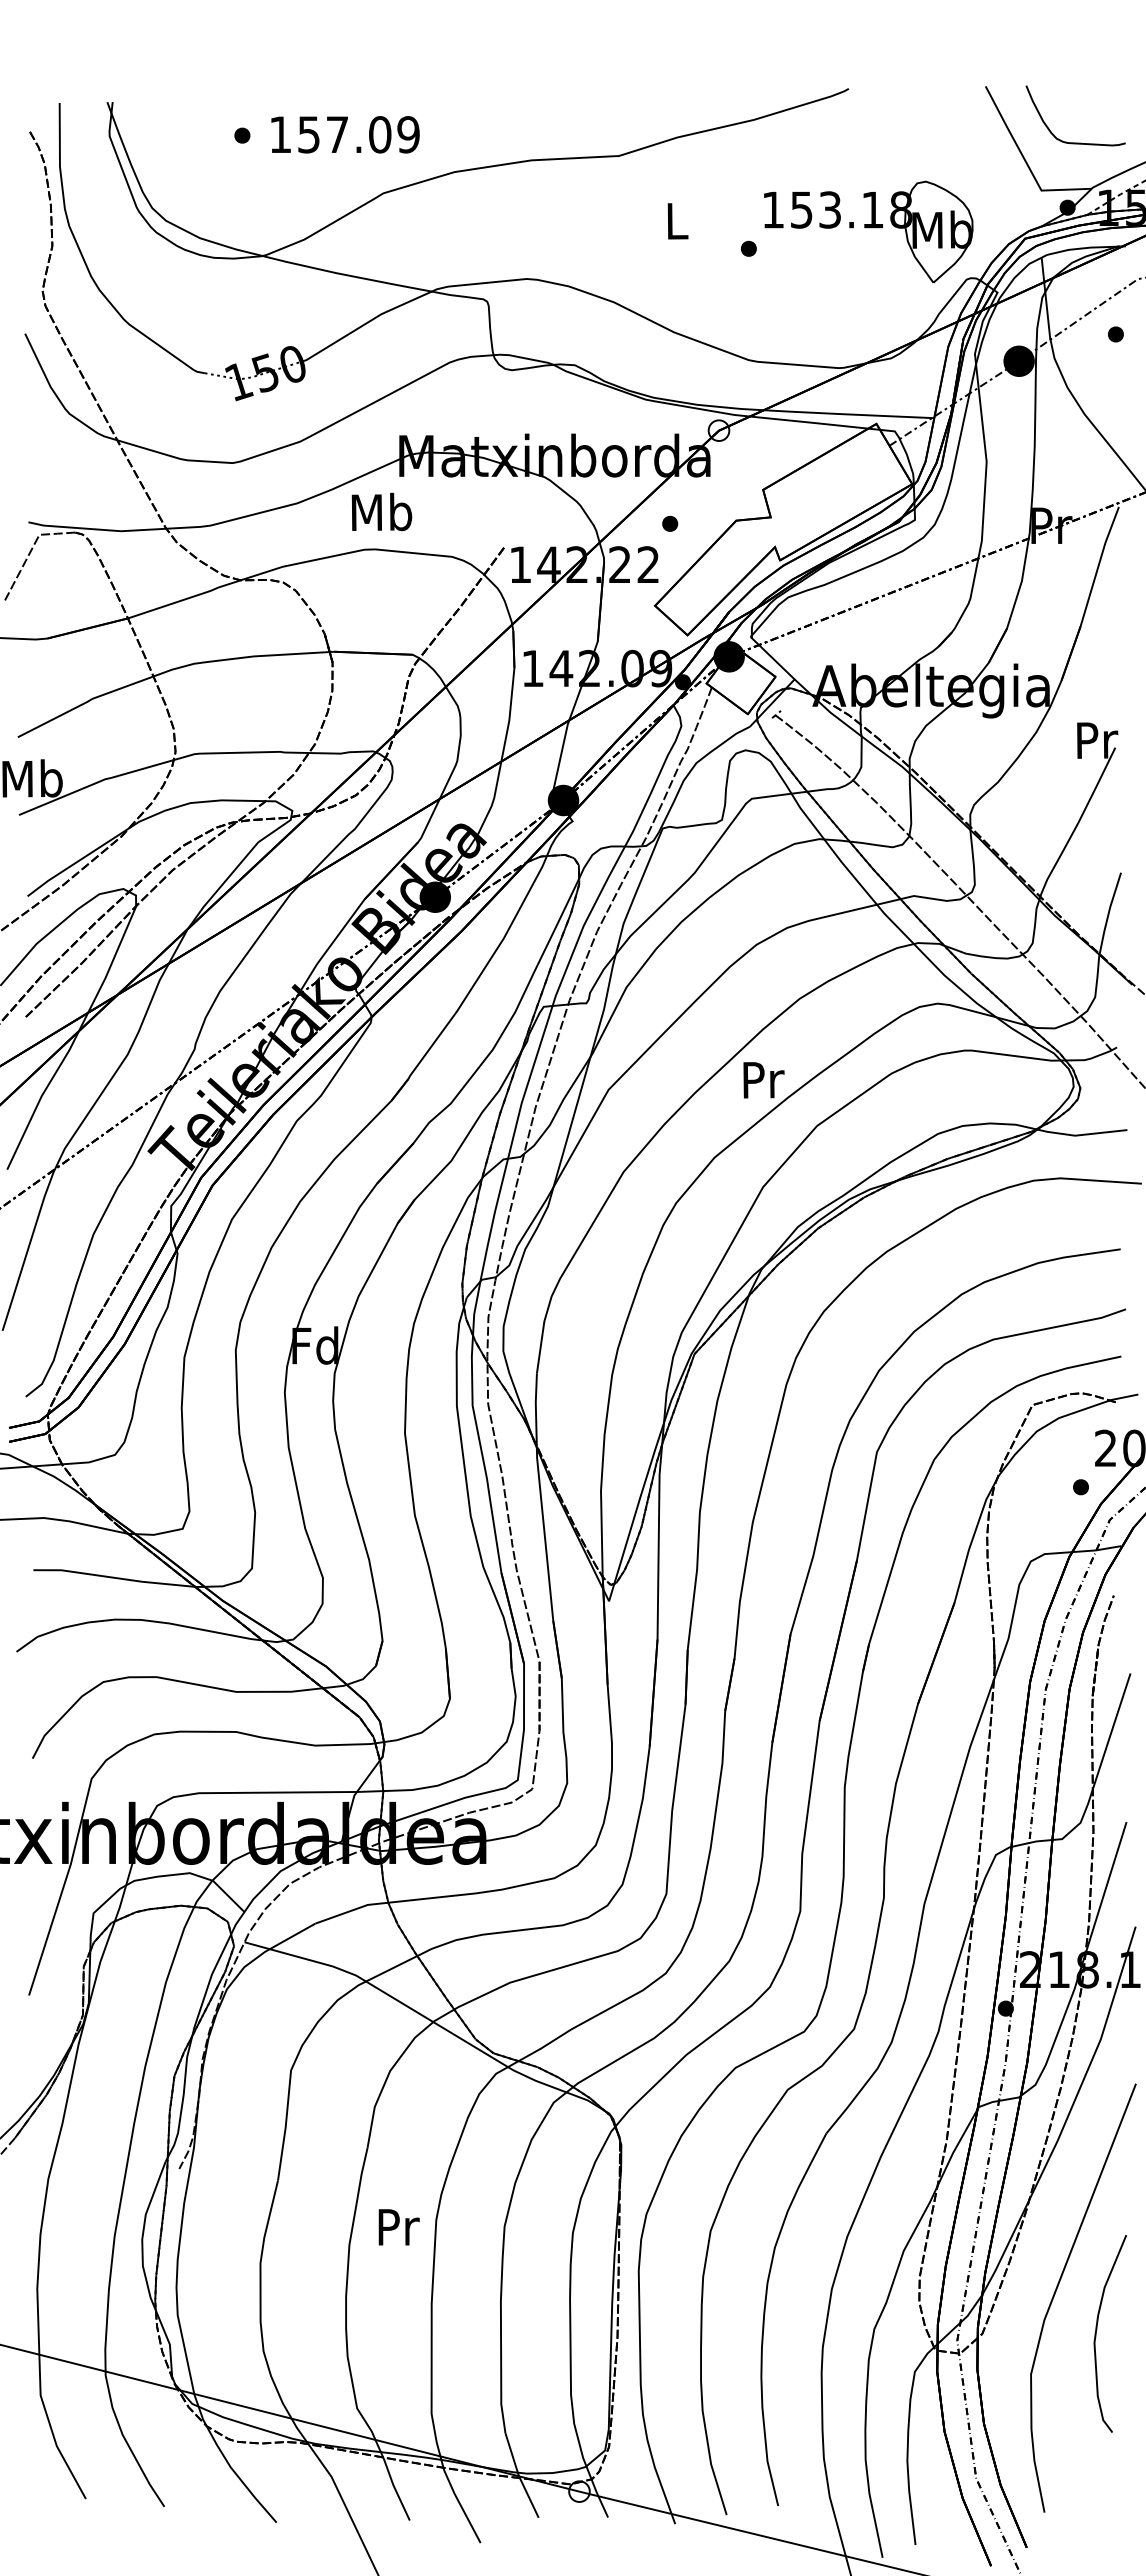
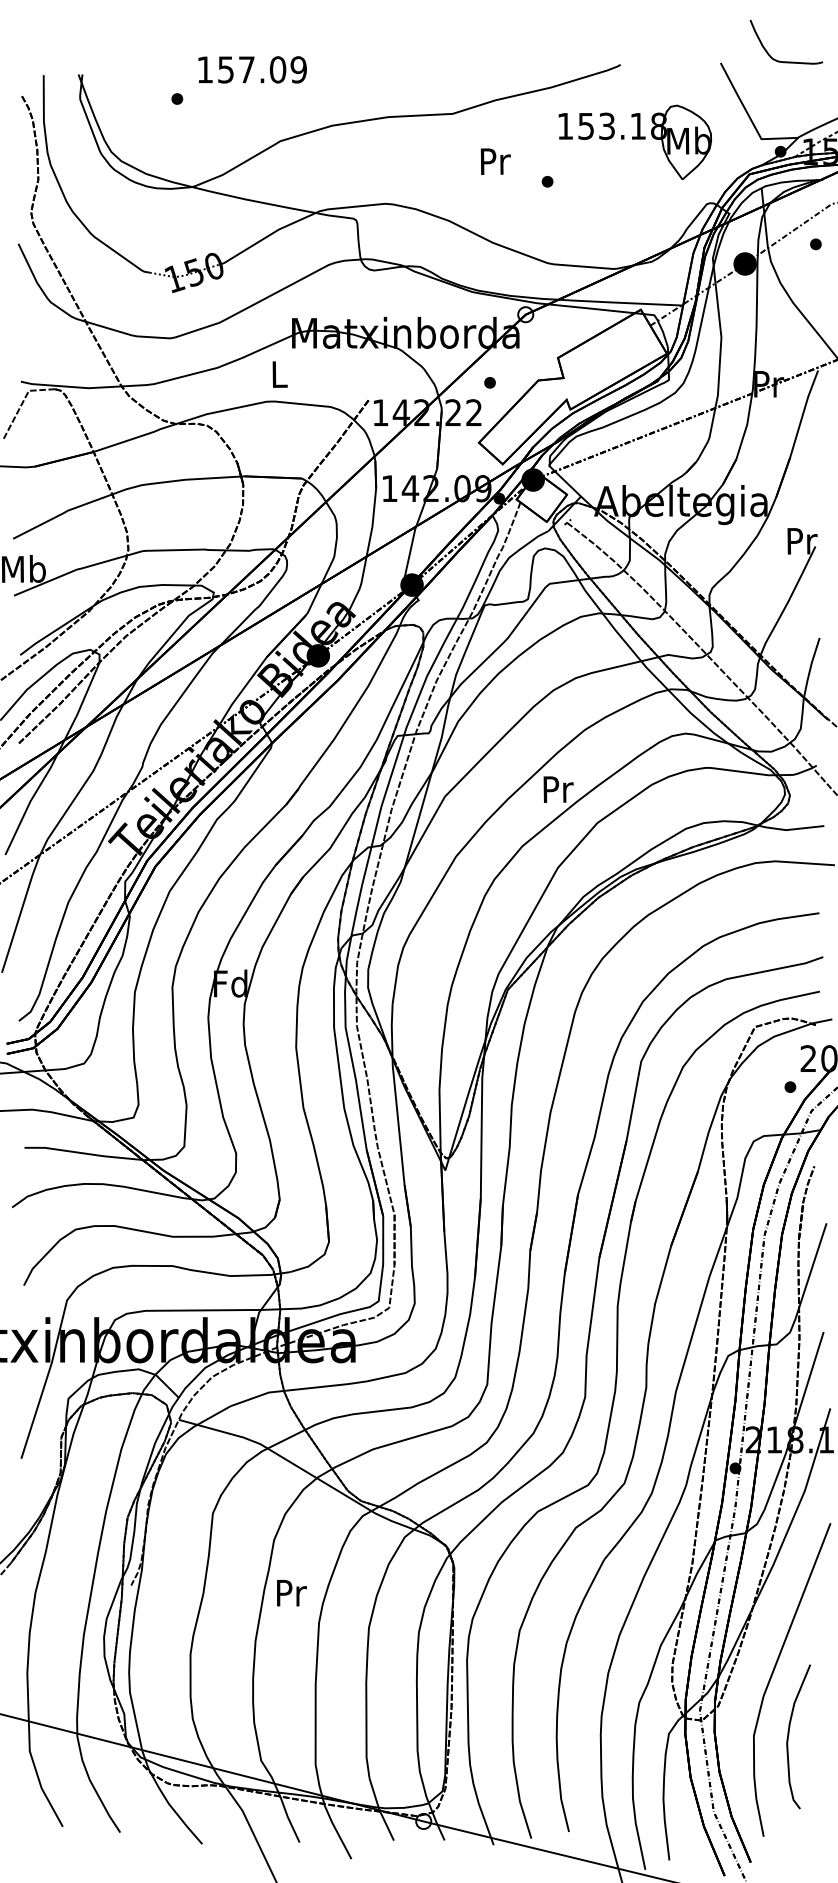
text: (345, 134) -> (252, 69), moved
curve: (1075, 142) -> (786, 61), moved
text: (677, 221) -> (495, 161), L -> Pr
part: (868, 231) -> (635, 142), moved
text: (381, 511) -> (278, 373), Mb -> L
text: (398, 2227) -> (291, 1593), moved
curve: (1097, 2329) -> (789, 1733), moved

